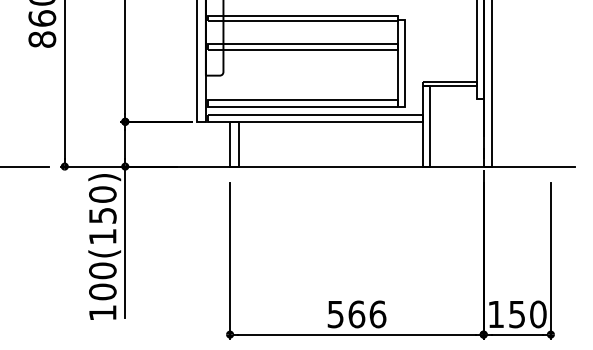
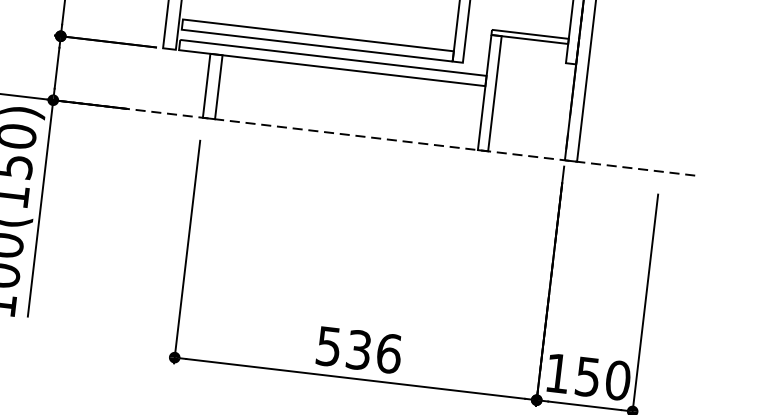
line: (351, 166) -> (376, 138), solid -> dashed
text: (356, 314) -> (358, 350), 566 -> 536

